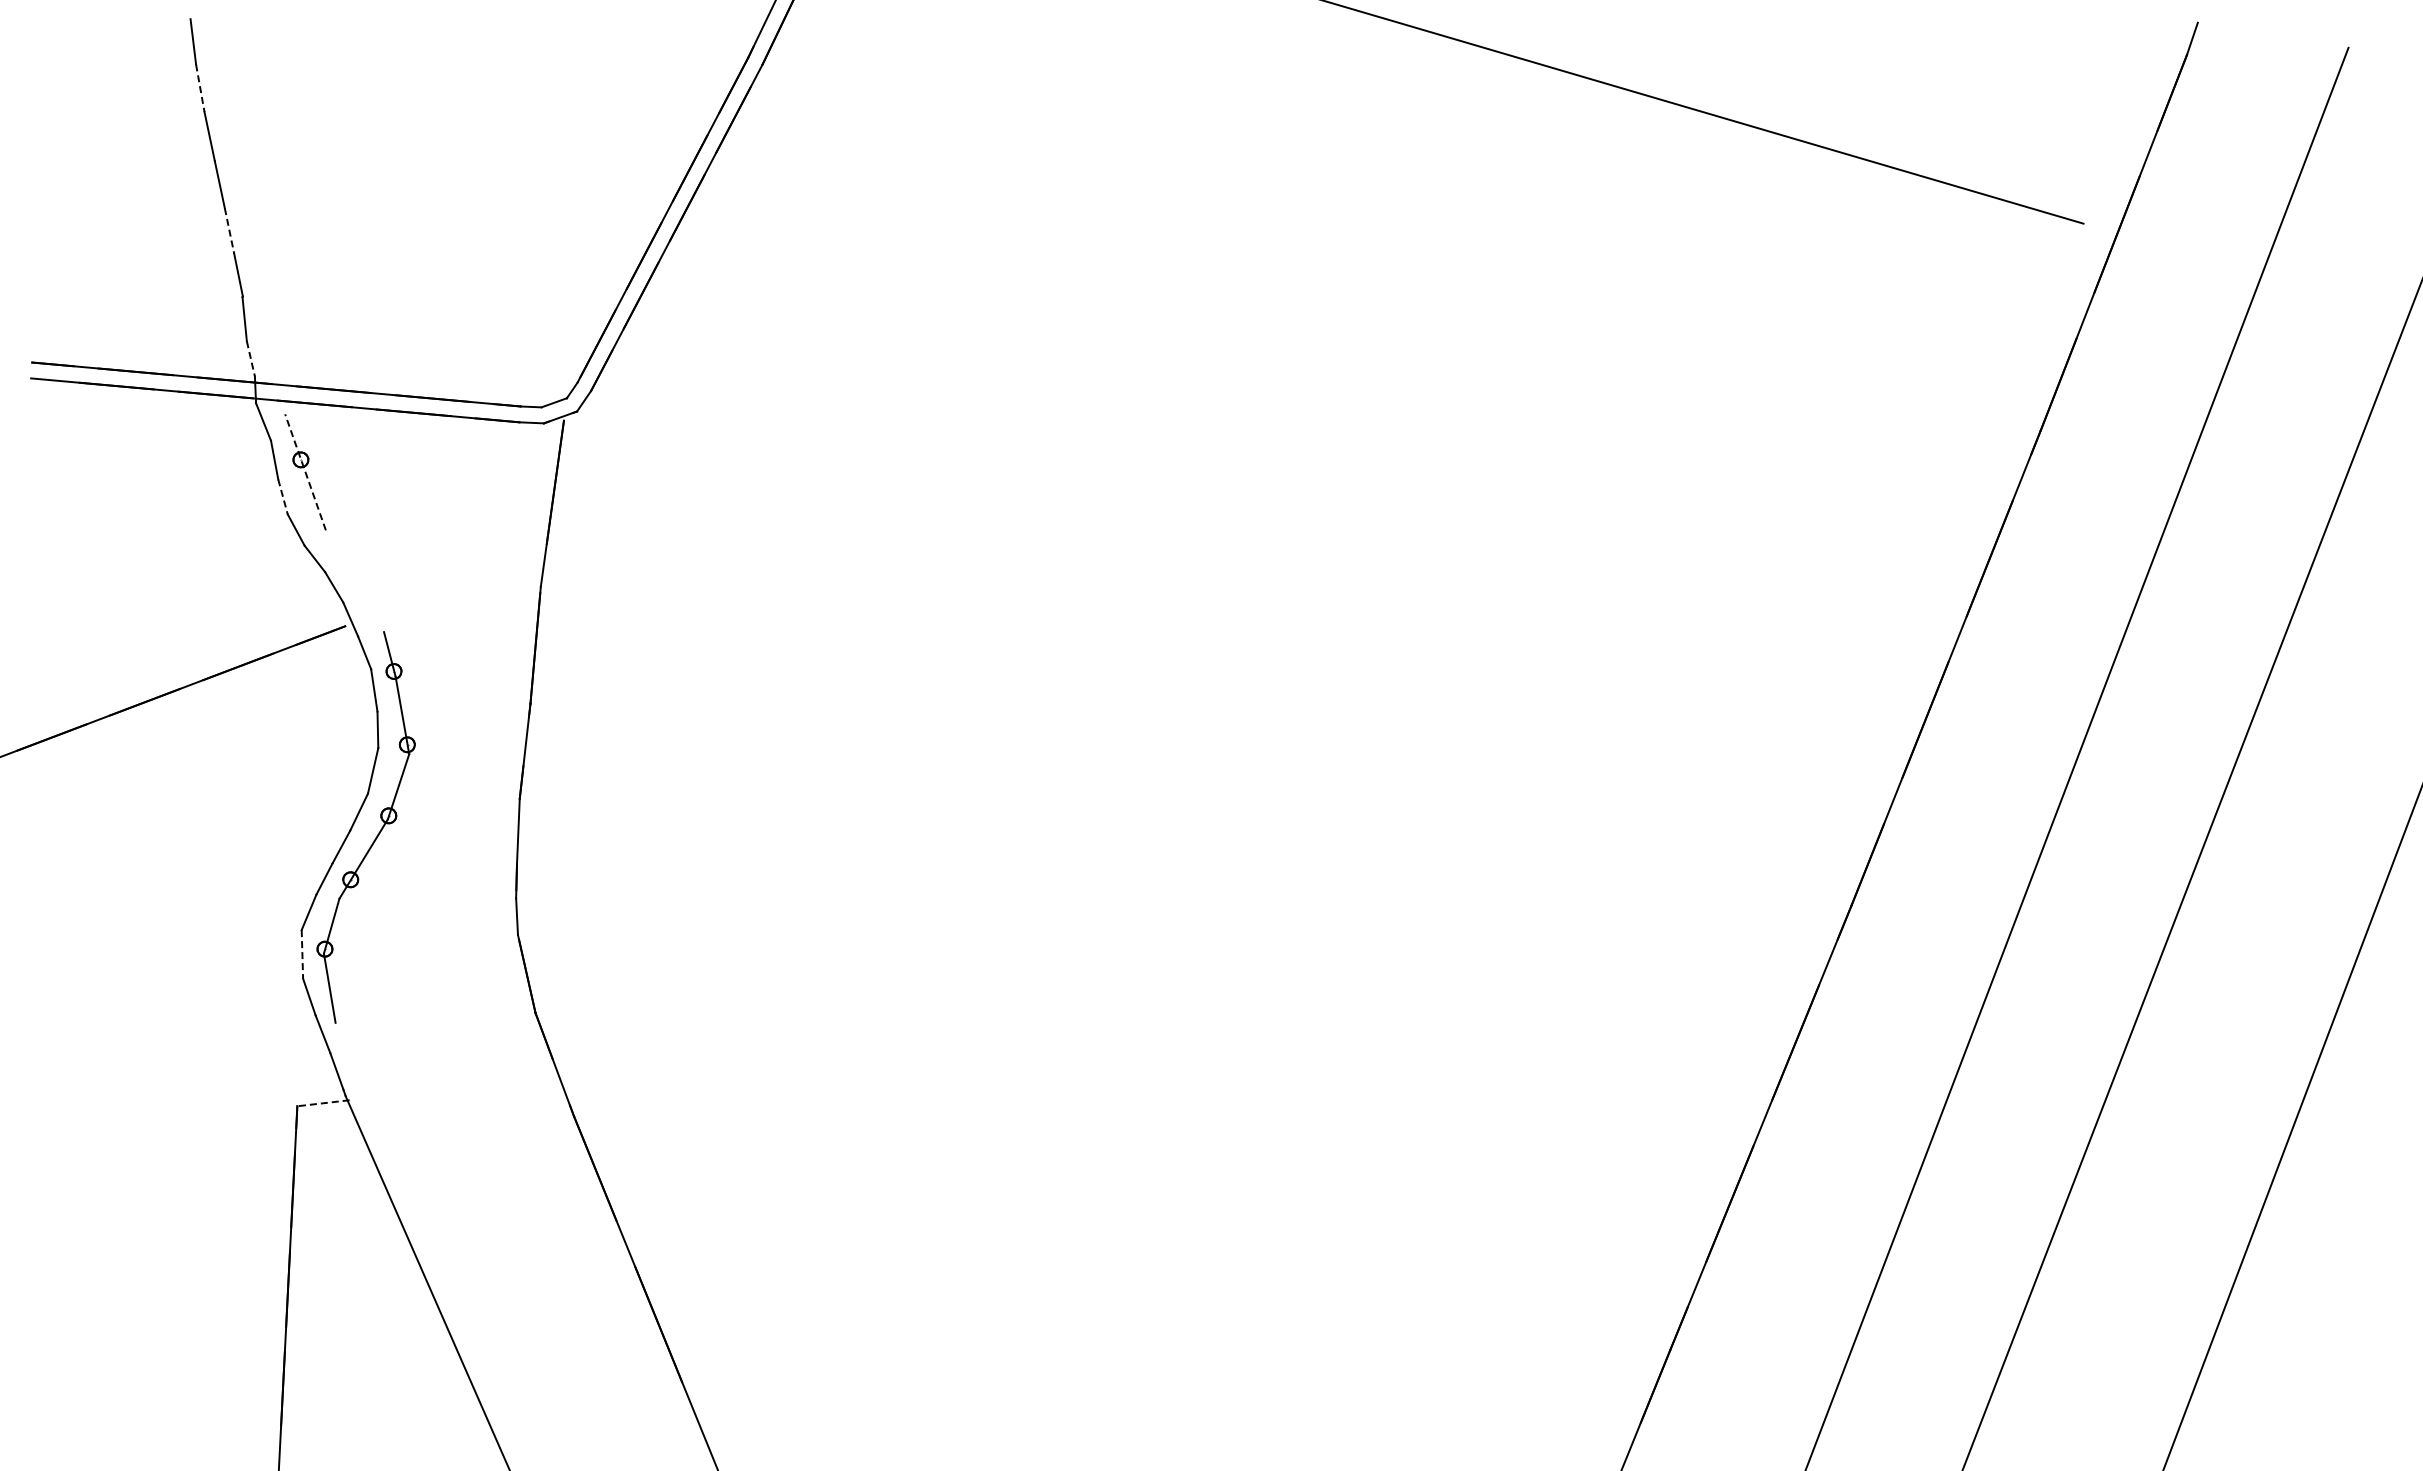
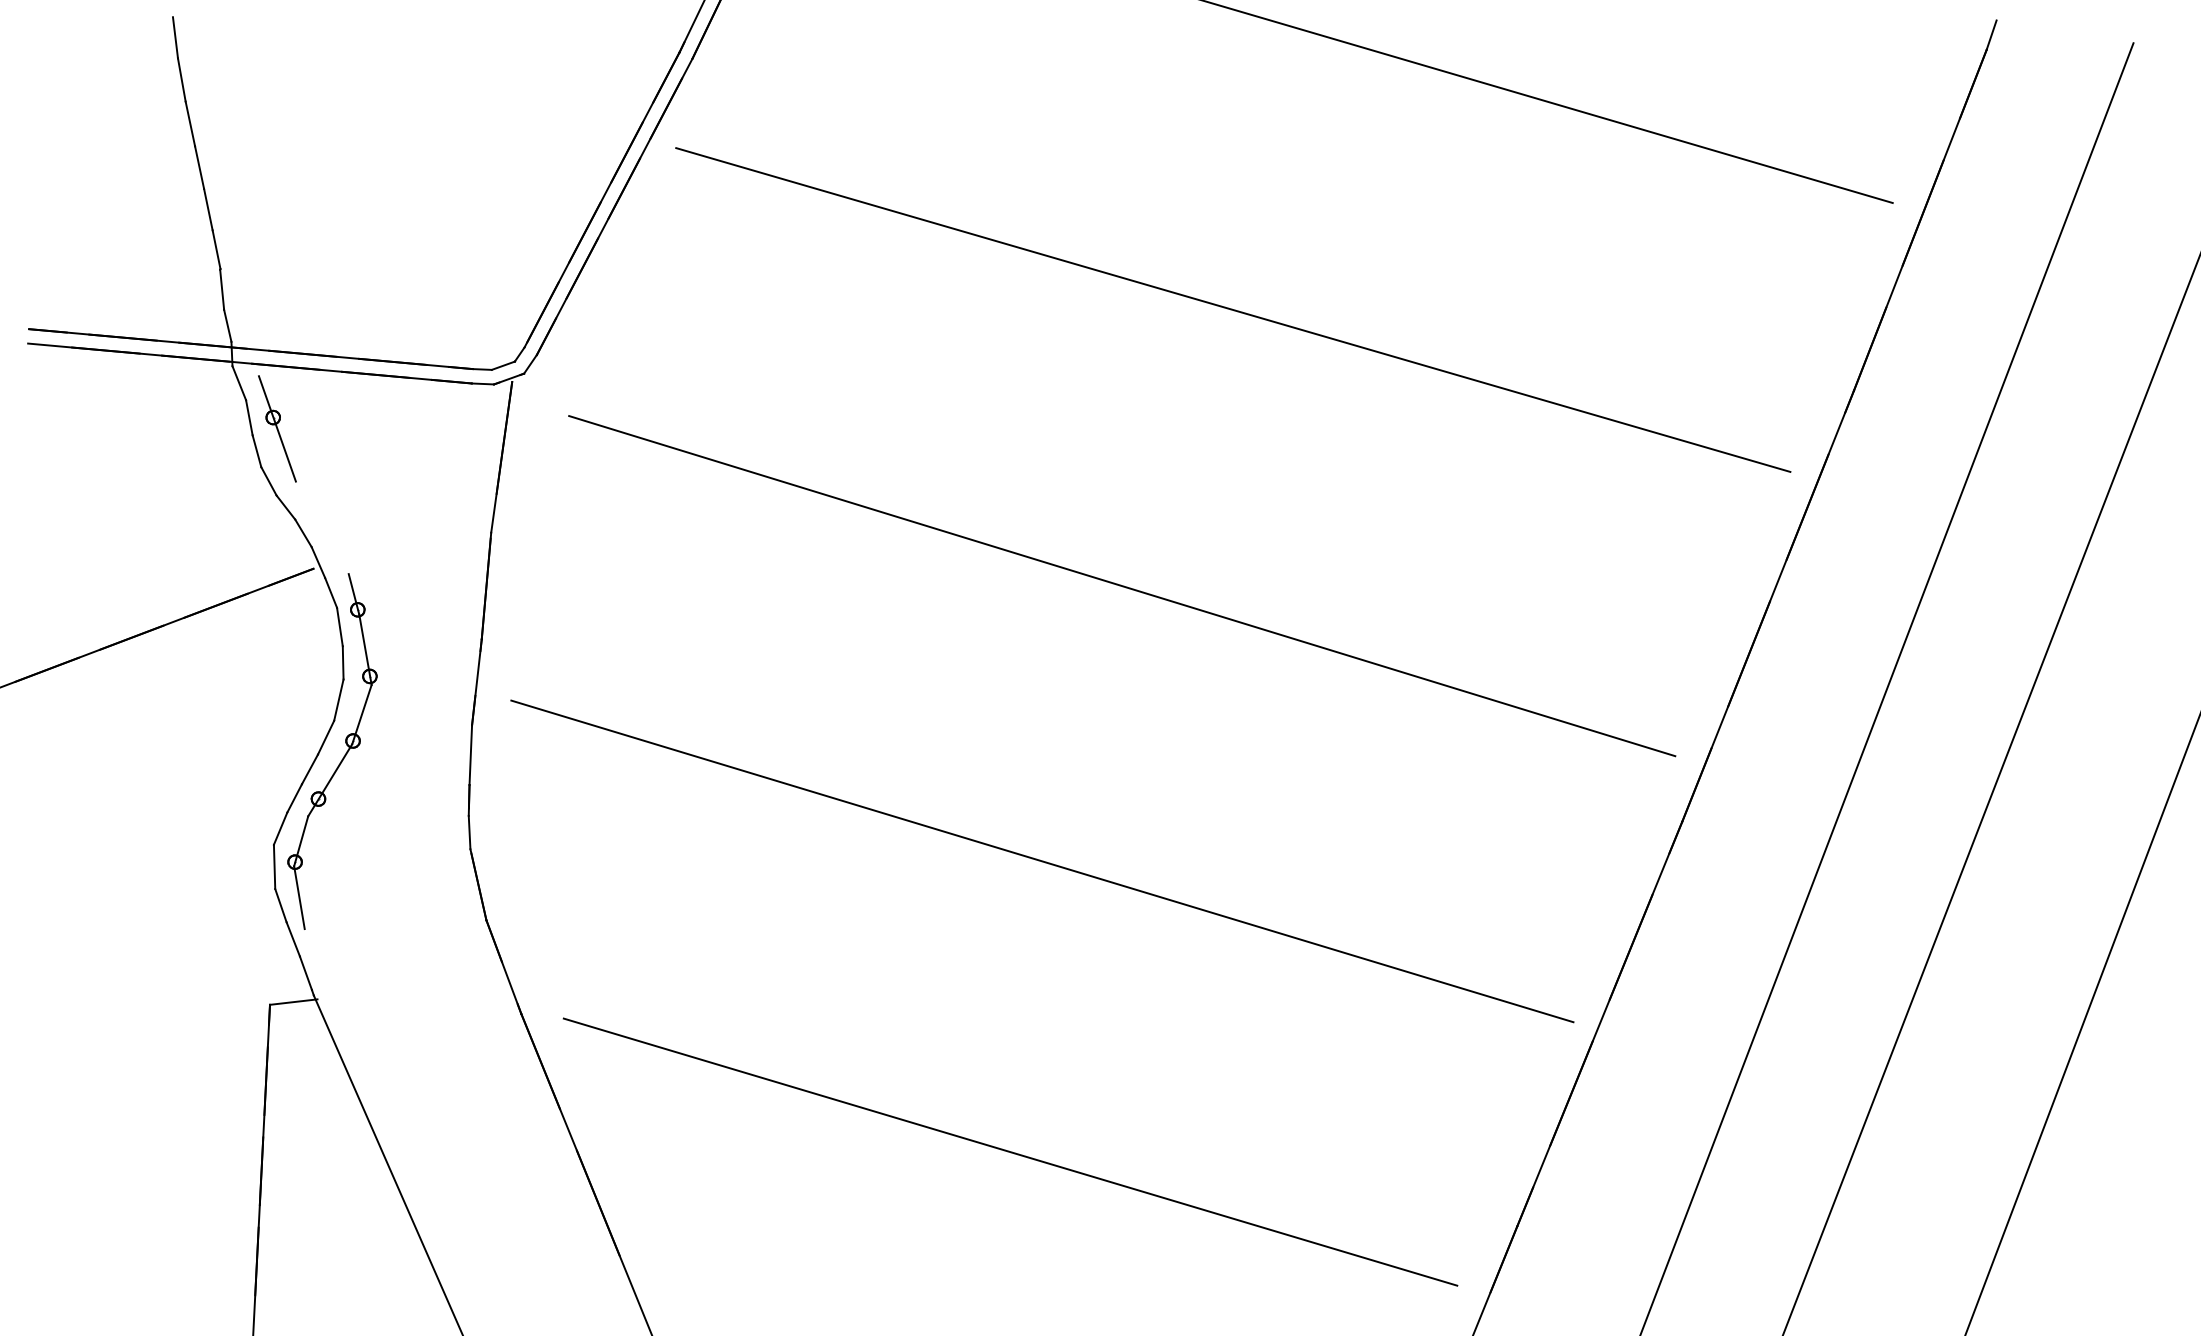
line: (200, 88) -> (182, 80), dashed -> solid
line: (229, 231) -> (208, 210), dashed -> solid
line: (1357, 341) -> (1233, 310), added
line: (251, 359) -> (228, 326), dashed -> solid
line: (305, 471) -> (277, 428), dashed -> solid
line: (283, 497) -> (257, 451), dashed -> solid
line: (1235, 645) -> (1122, 586), added
line: (1147, 948) -> (1042, 861), added
line: (302, 954) -> (274, 866), dashed -> solid
line: (323, 1103) -> (293, 1002), dashed -> solid
line: (1112, 1268) -> (1010, 1152), added

